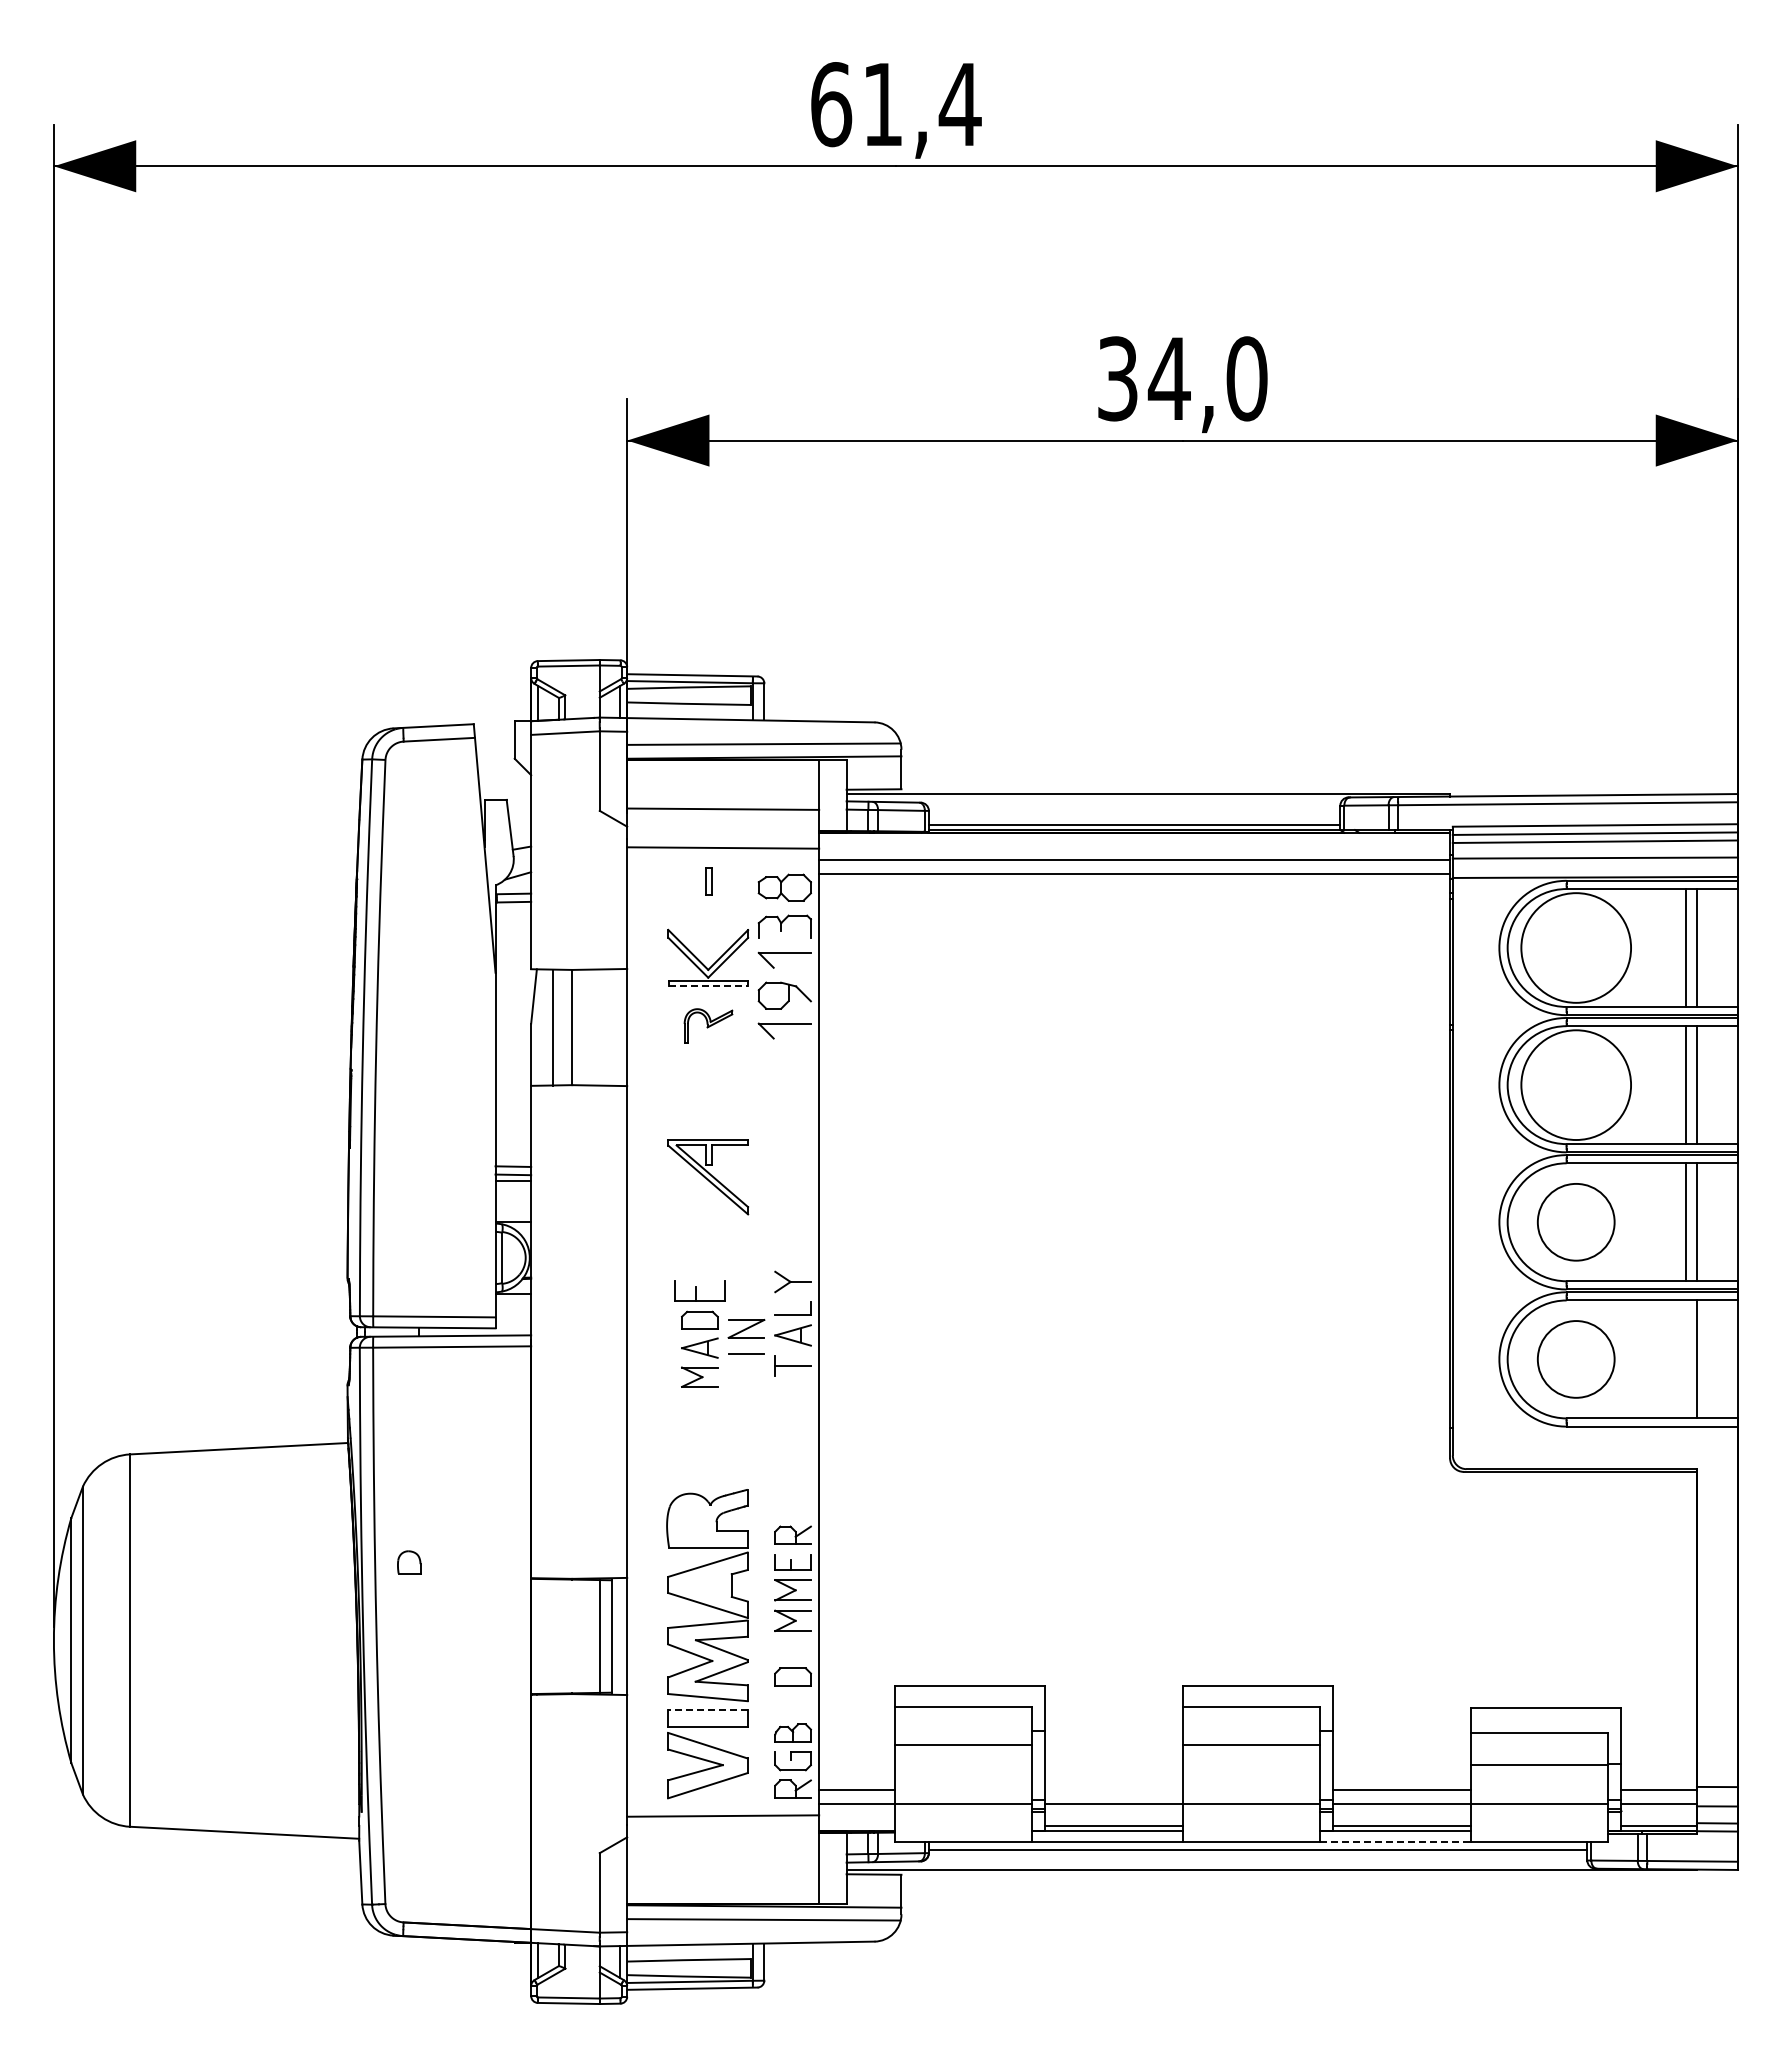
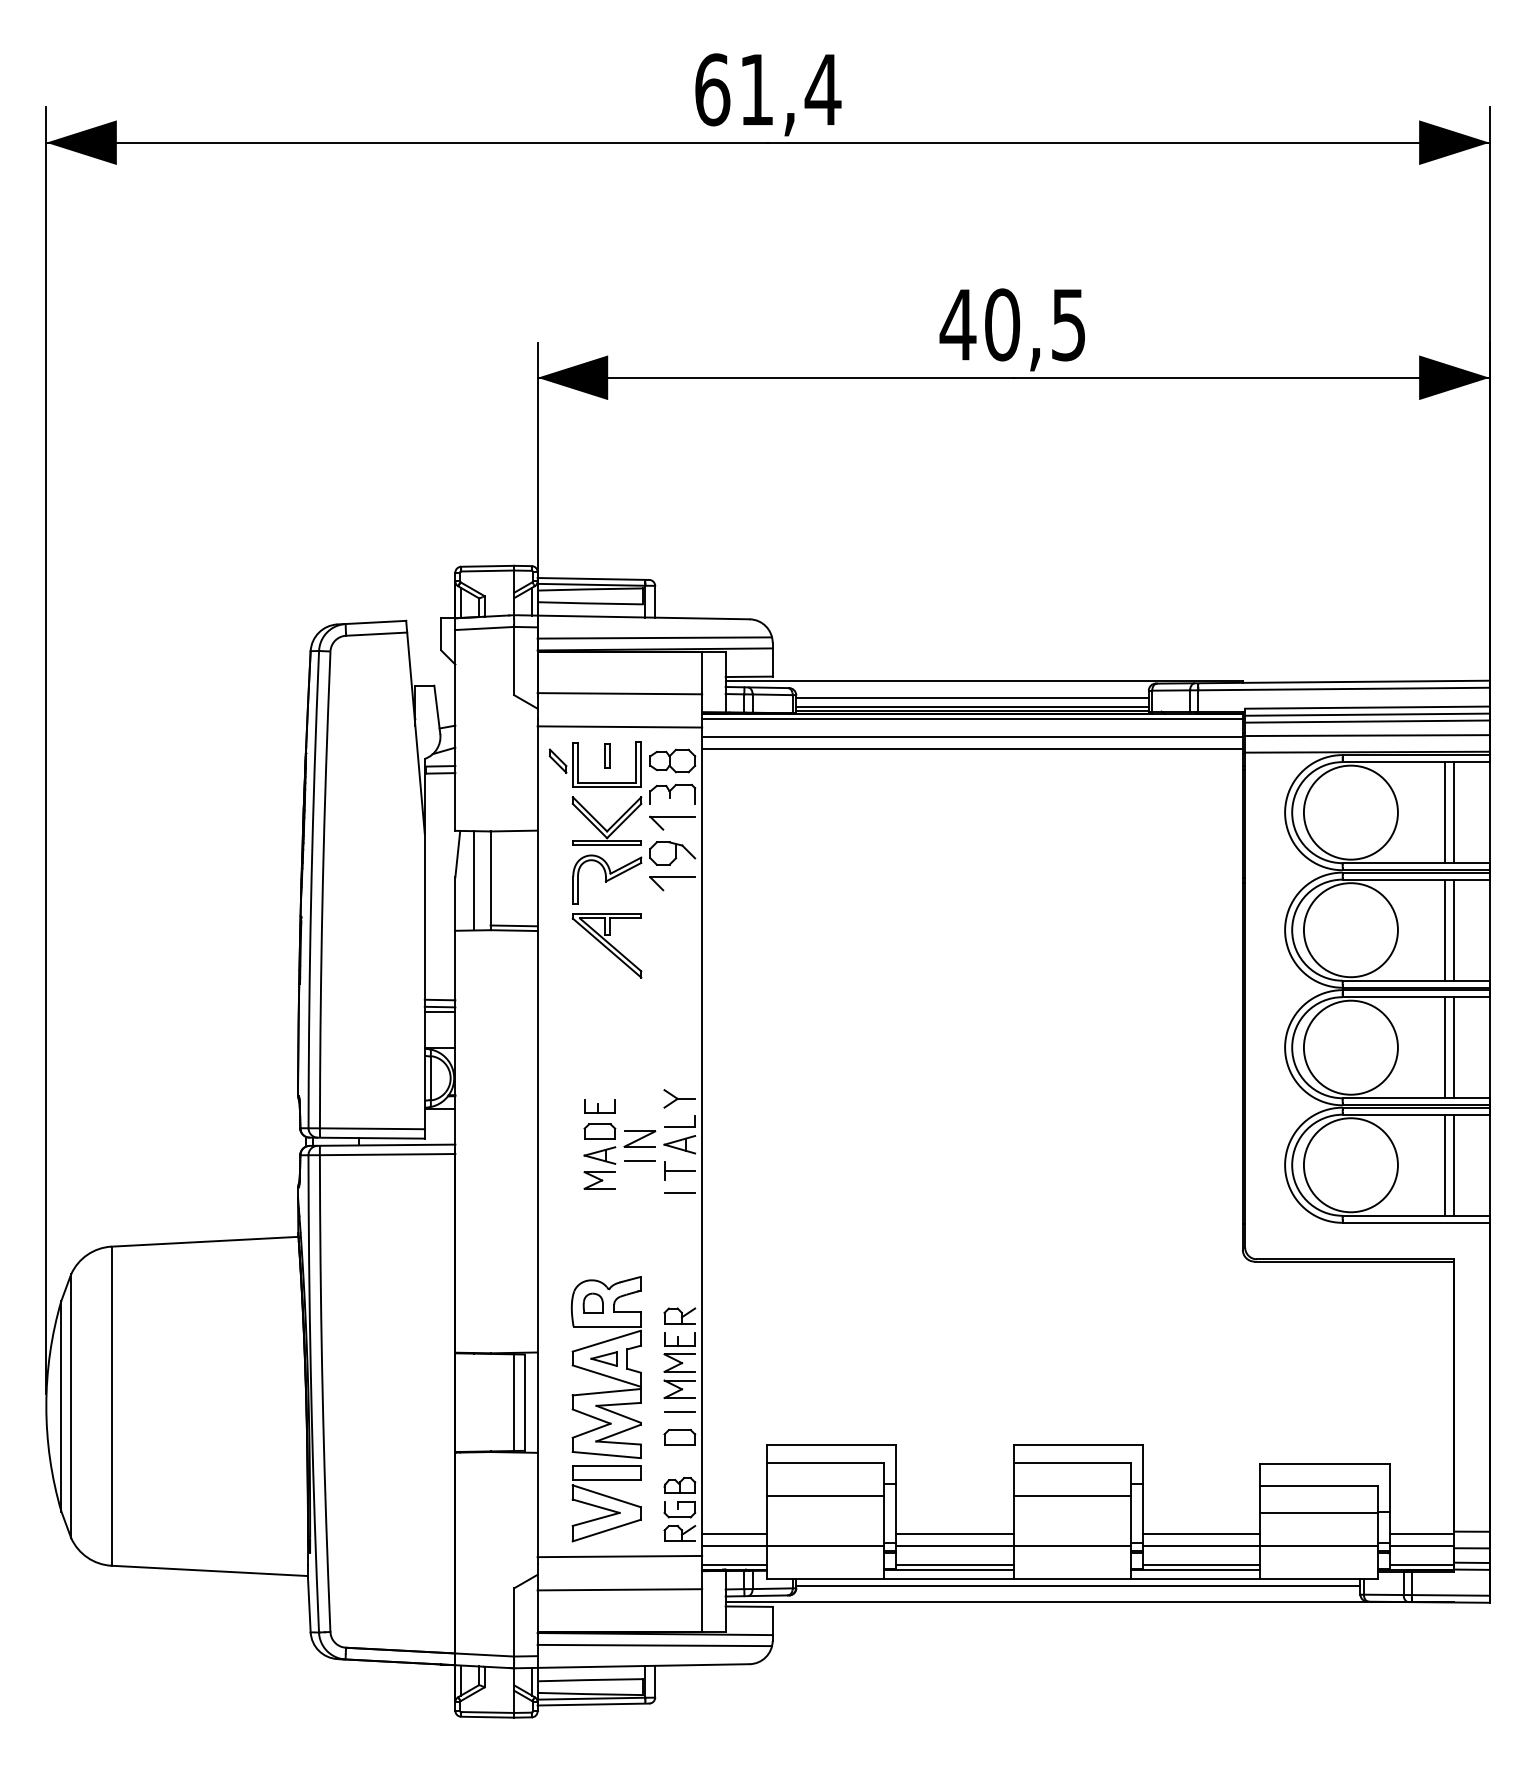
text: (1181, 378) -> (1012, 324), 34,0 -> 40,5
line: (1134, 813) -> (972, 697), added
line: (1134, 838) -> (972, 718), added
part: (674, 891) -> (578, 764), added
line: (708, 986) -> (607, 845), dashed -> solid
part: (708, 1025) -> (607, 879), size x1.67
line: (599, 1079) -> (513, 925), added
part: (708, 1177) -> (607, 945), moved
circle: (1576, 1222) -> (1351, 1047), size x1.43
part: (699, 1290) -> (599, 1106), size x0.71
circle: (1576, 1359) -> (1351, 1165), size x1.43
line: (1685, 1359) -> (1444, 1165), added
line: (792, 1392) -> (679, 1193), added
part: (409, 1562) -> (593, 1303), moved
part: (704, 1585) -> (603, 1358), added
line: (792, 1647) -> (679, 1412), added
line: (707, 1710) -> (606, 1466), dashed -> solid
line: (1113, 1790) -> (954, 1534), added
line: (856, 1825) -> (734, 1564), added
line: (1395, 1842) -> (1196, 1579), dashed -> solid
line: (723, 1854) -> (620, 1589), added

